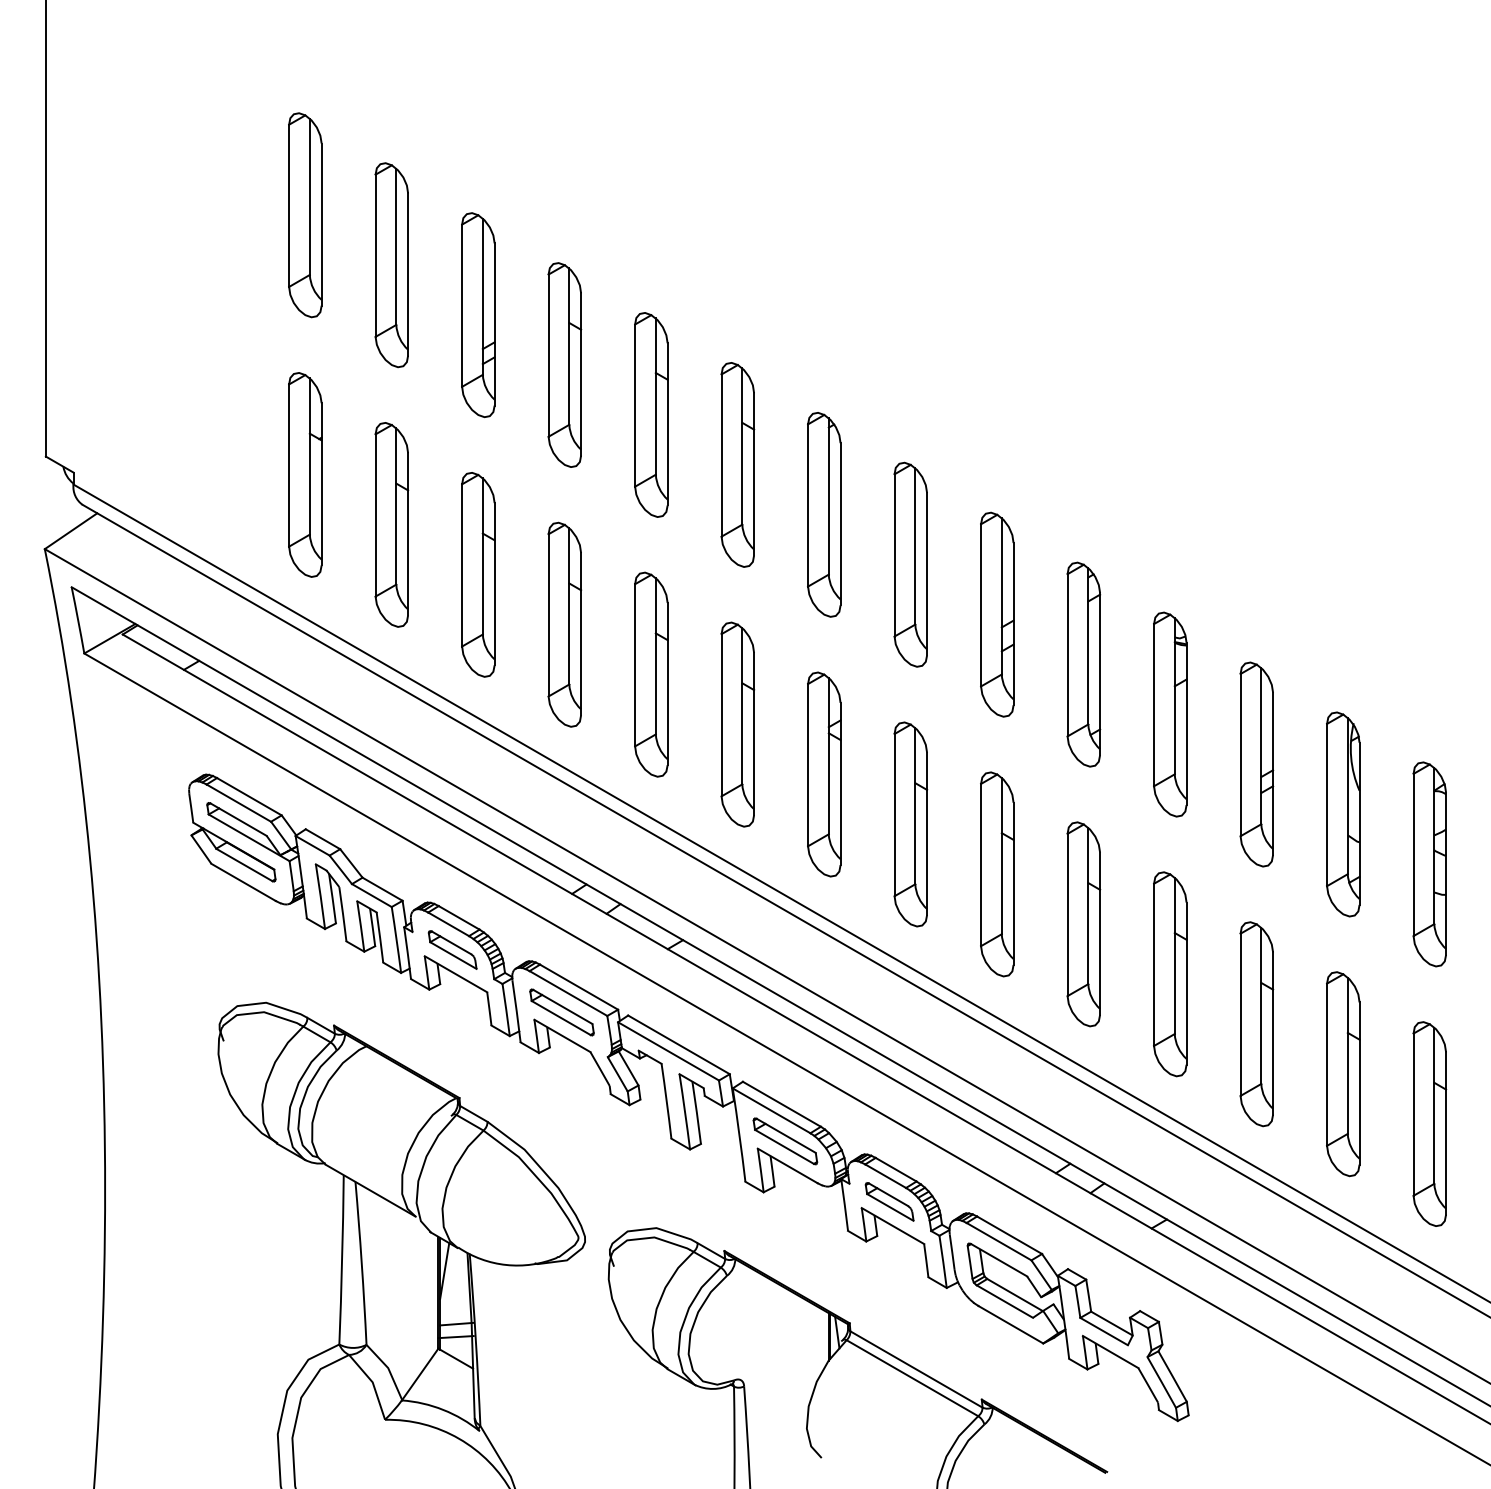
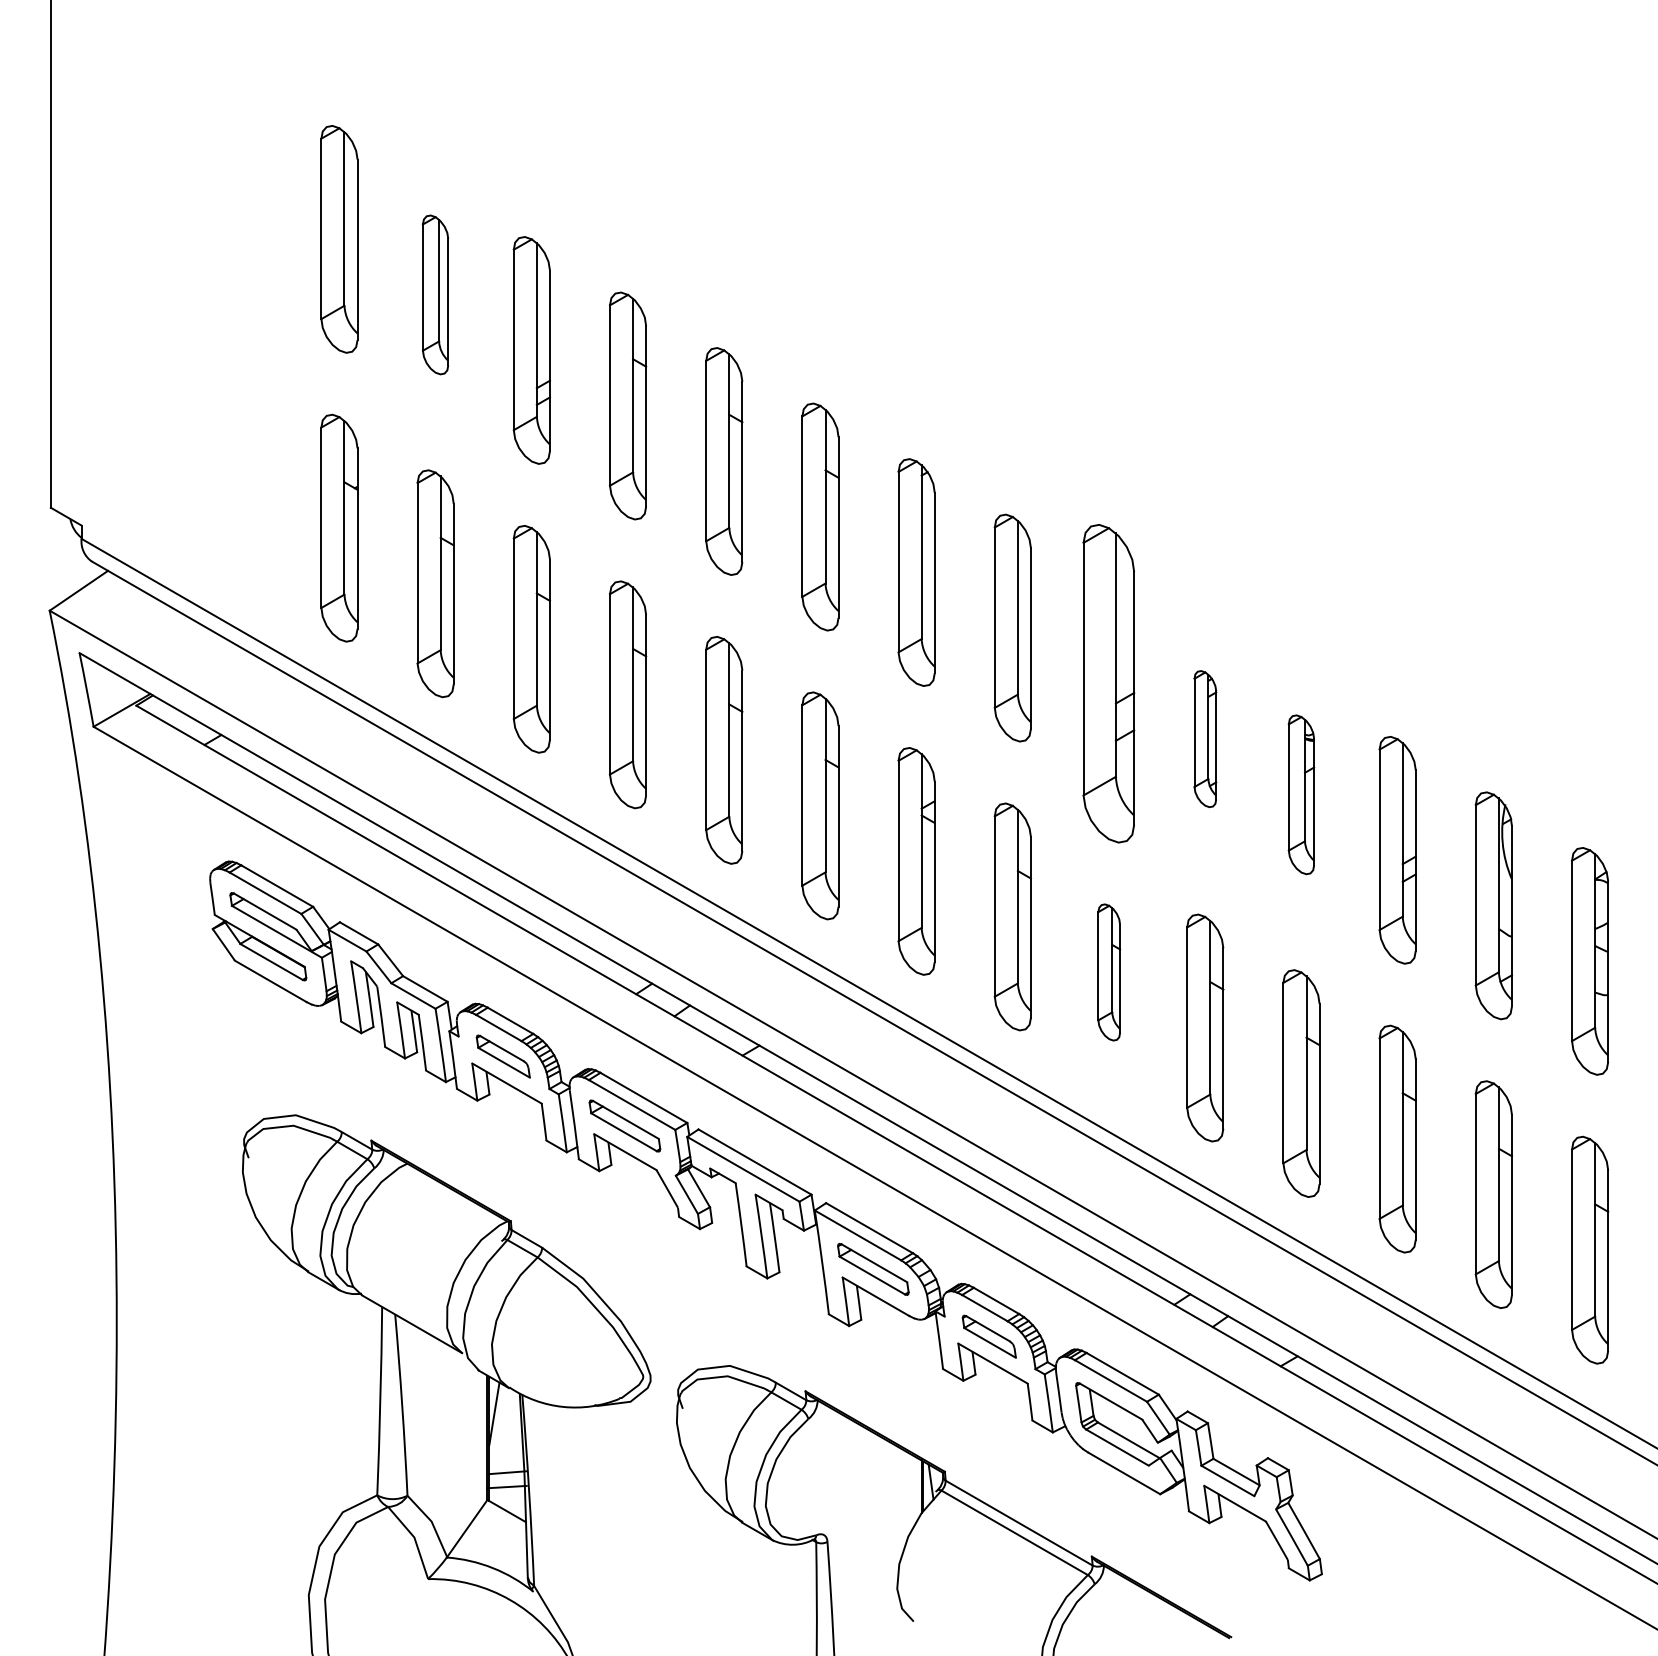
part: (391, 264) -> (435, 294), size x0.7
part: (997, 614) -> (1109, 683), size x1.4
part: (1084, 664) -> (1205, 738), size x0.6
part: (1170, 714) -> (1301, 794), size x0.7
part: (997, 874) -> (1109, 972), size x0.6

